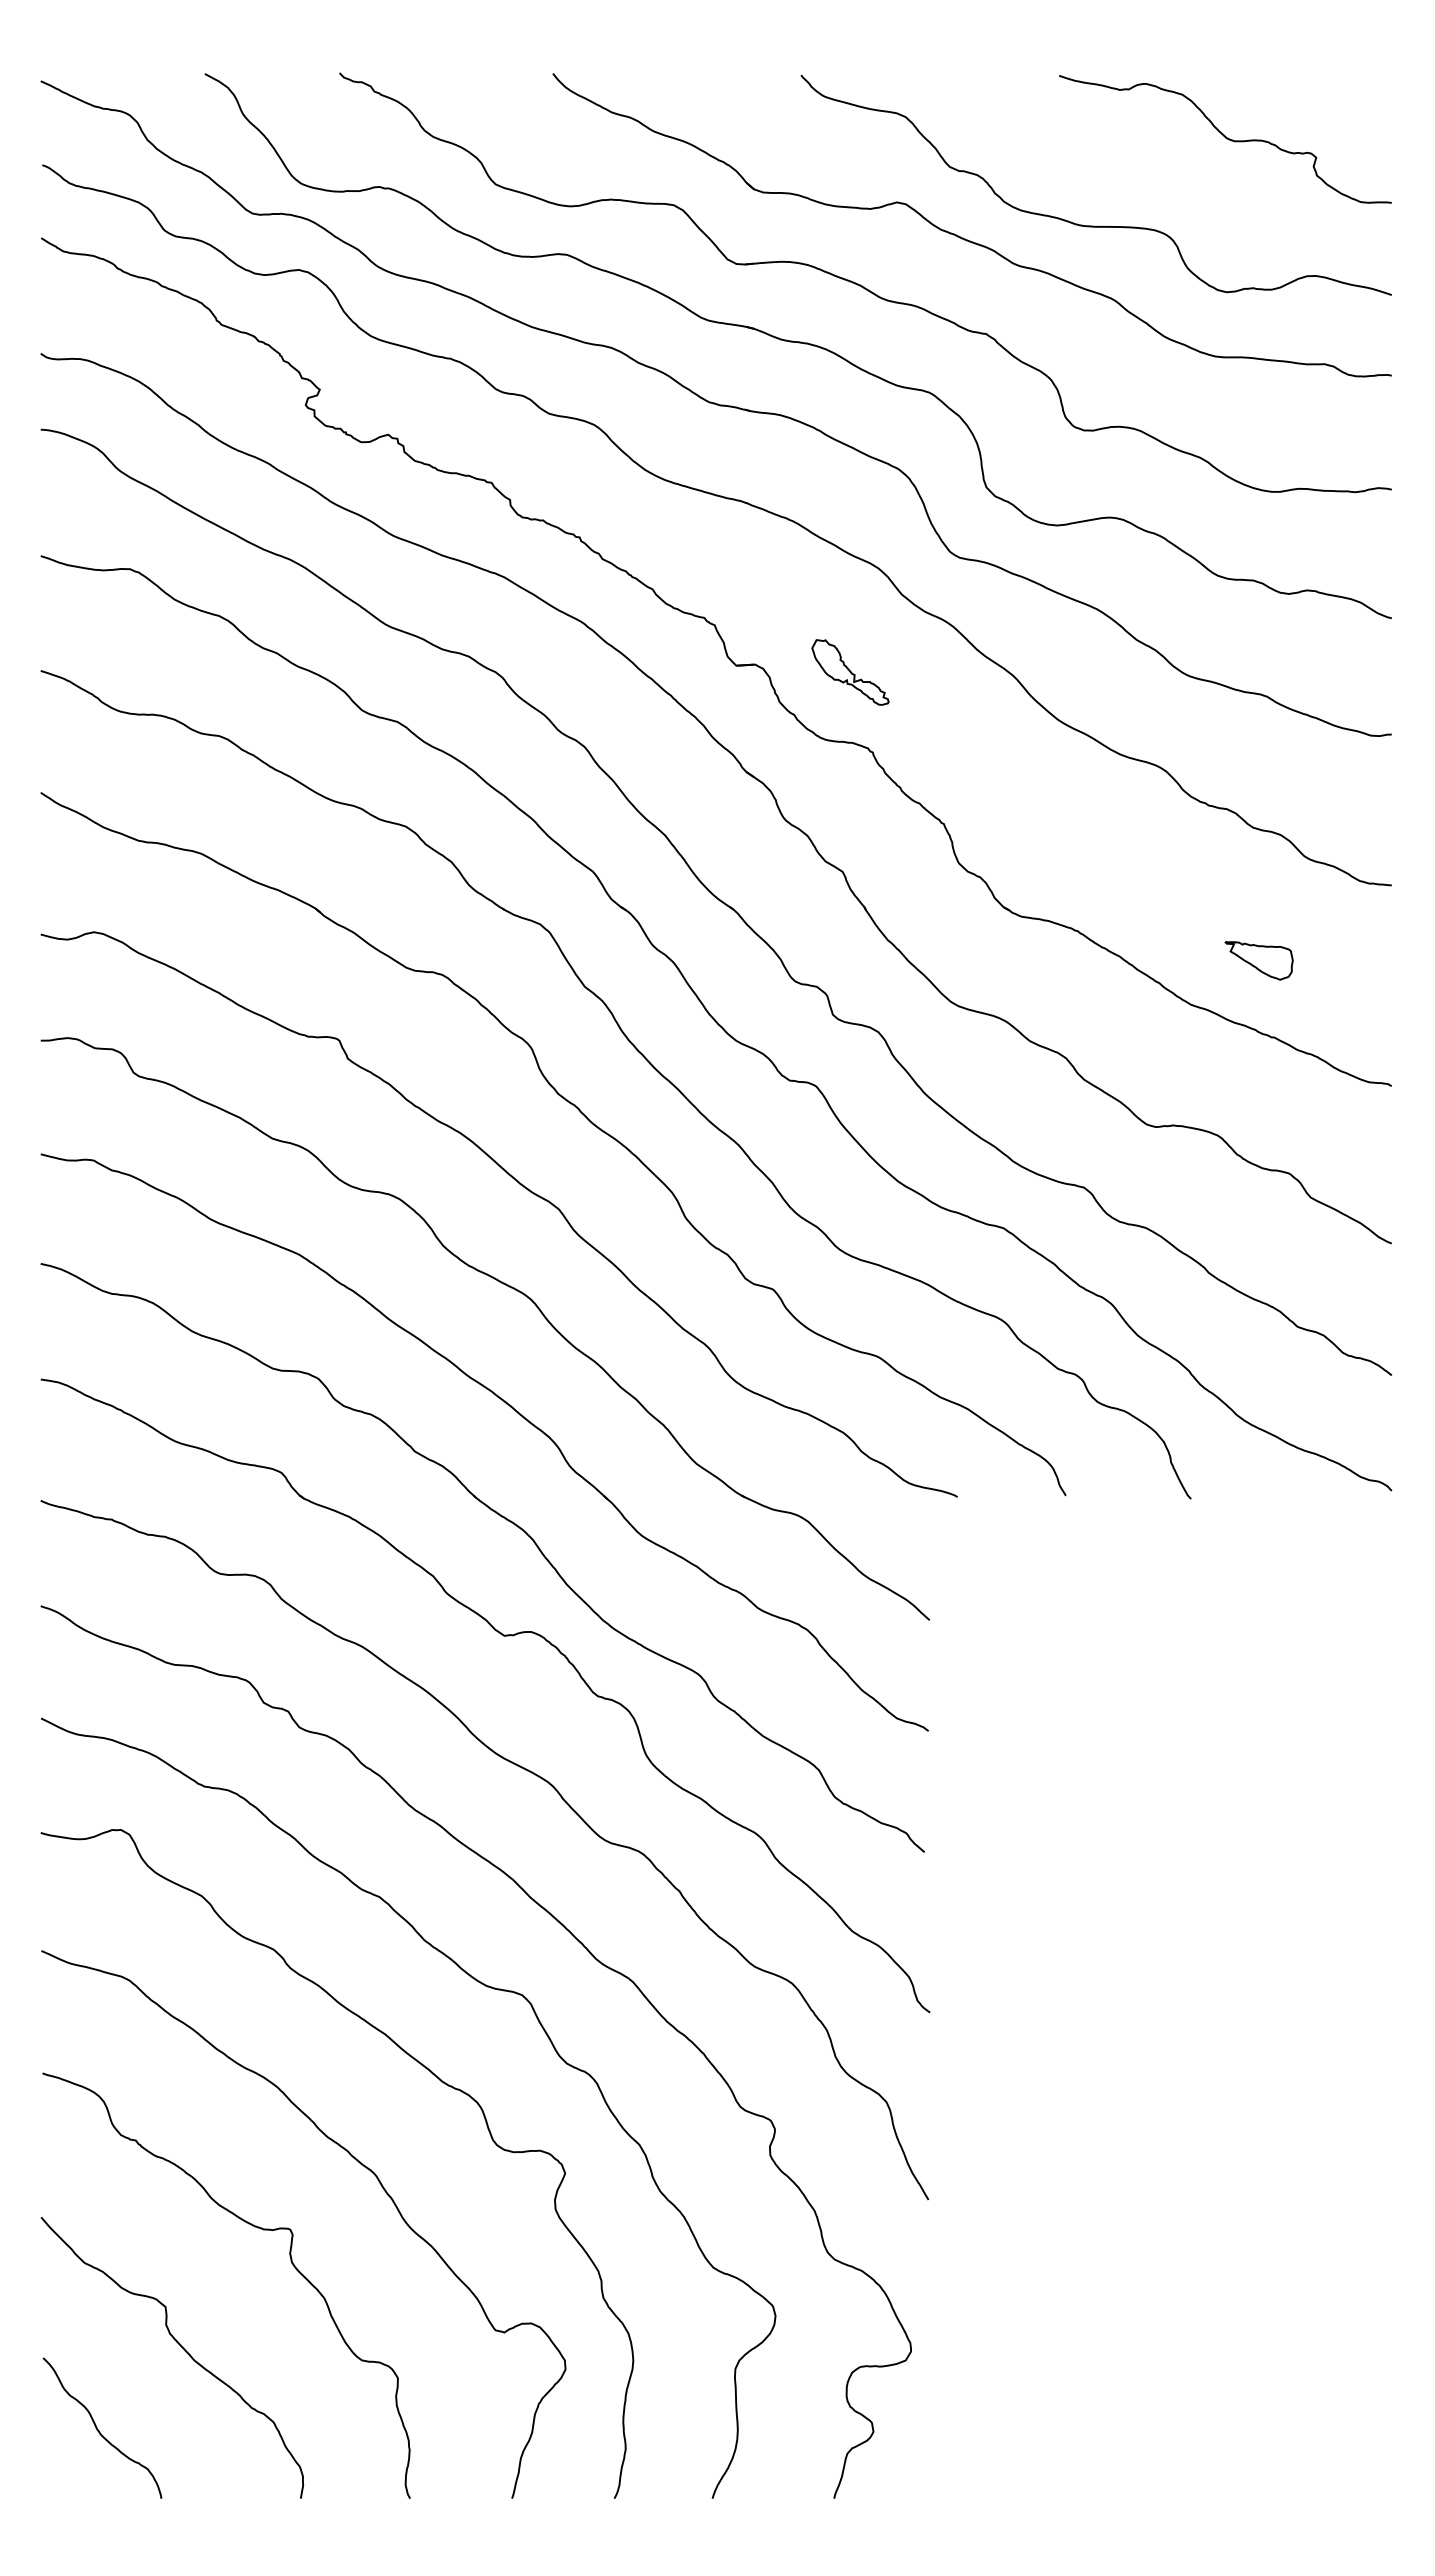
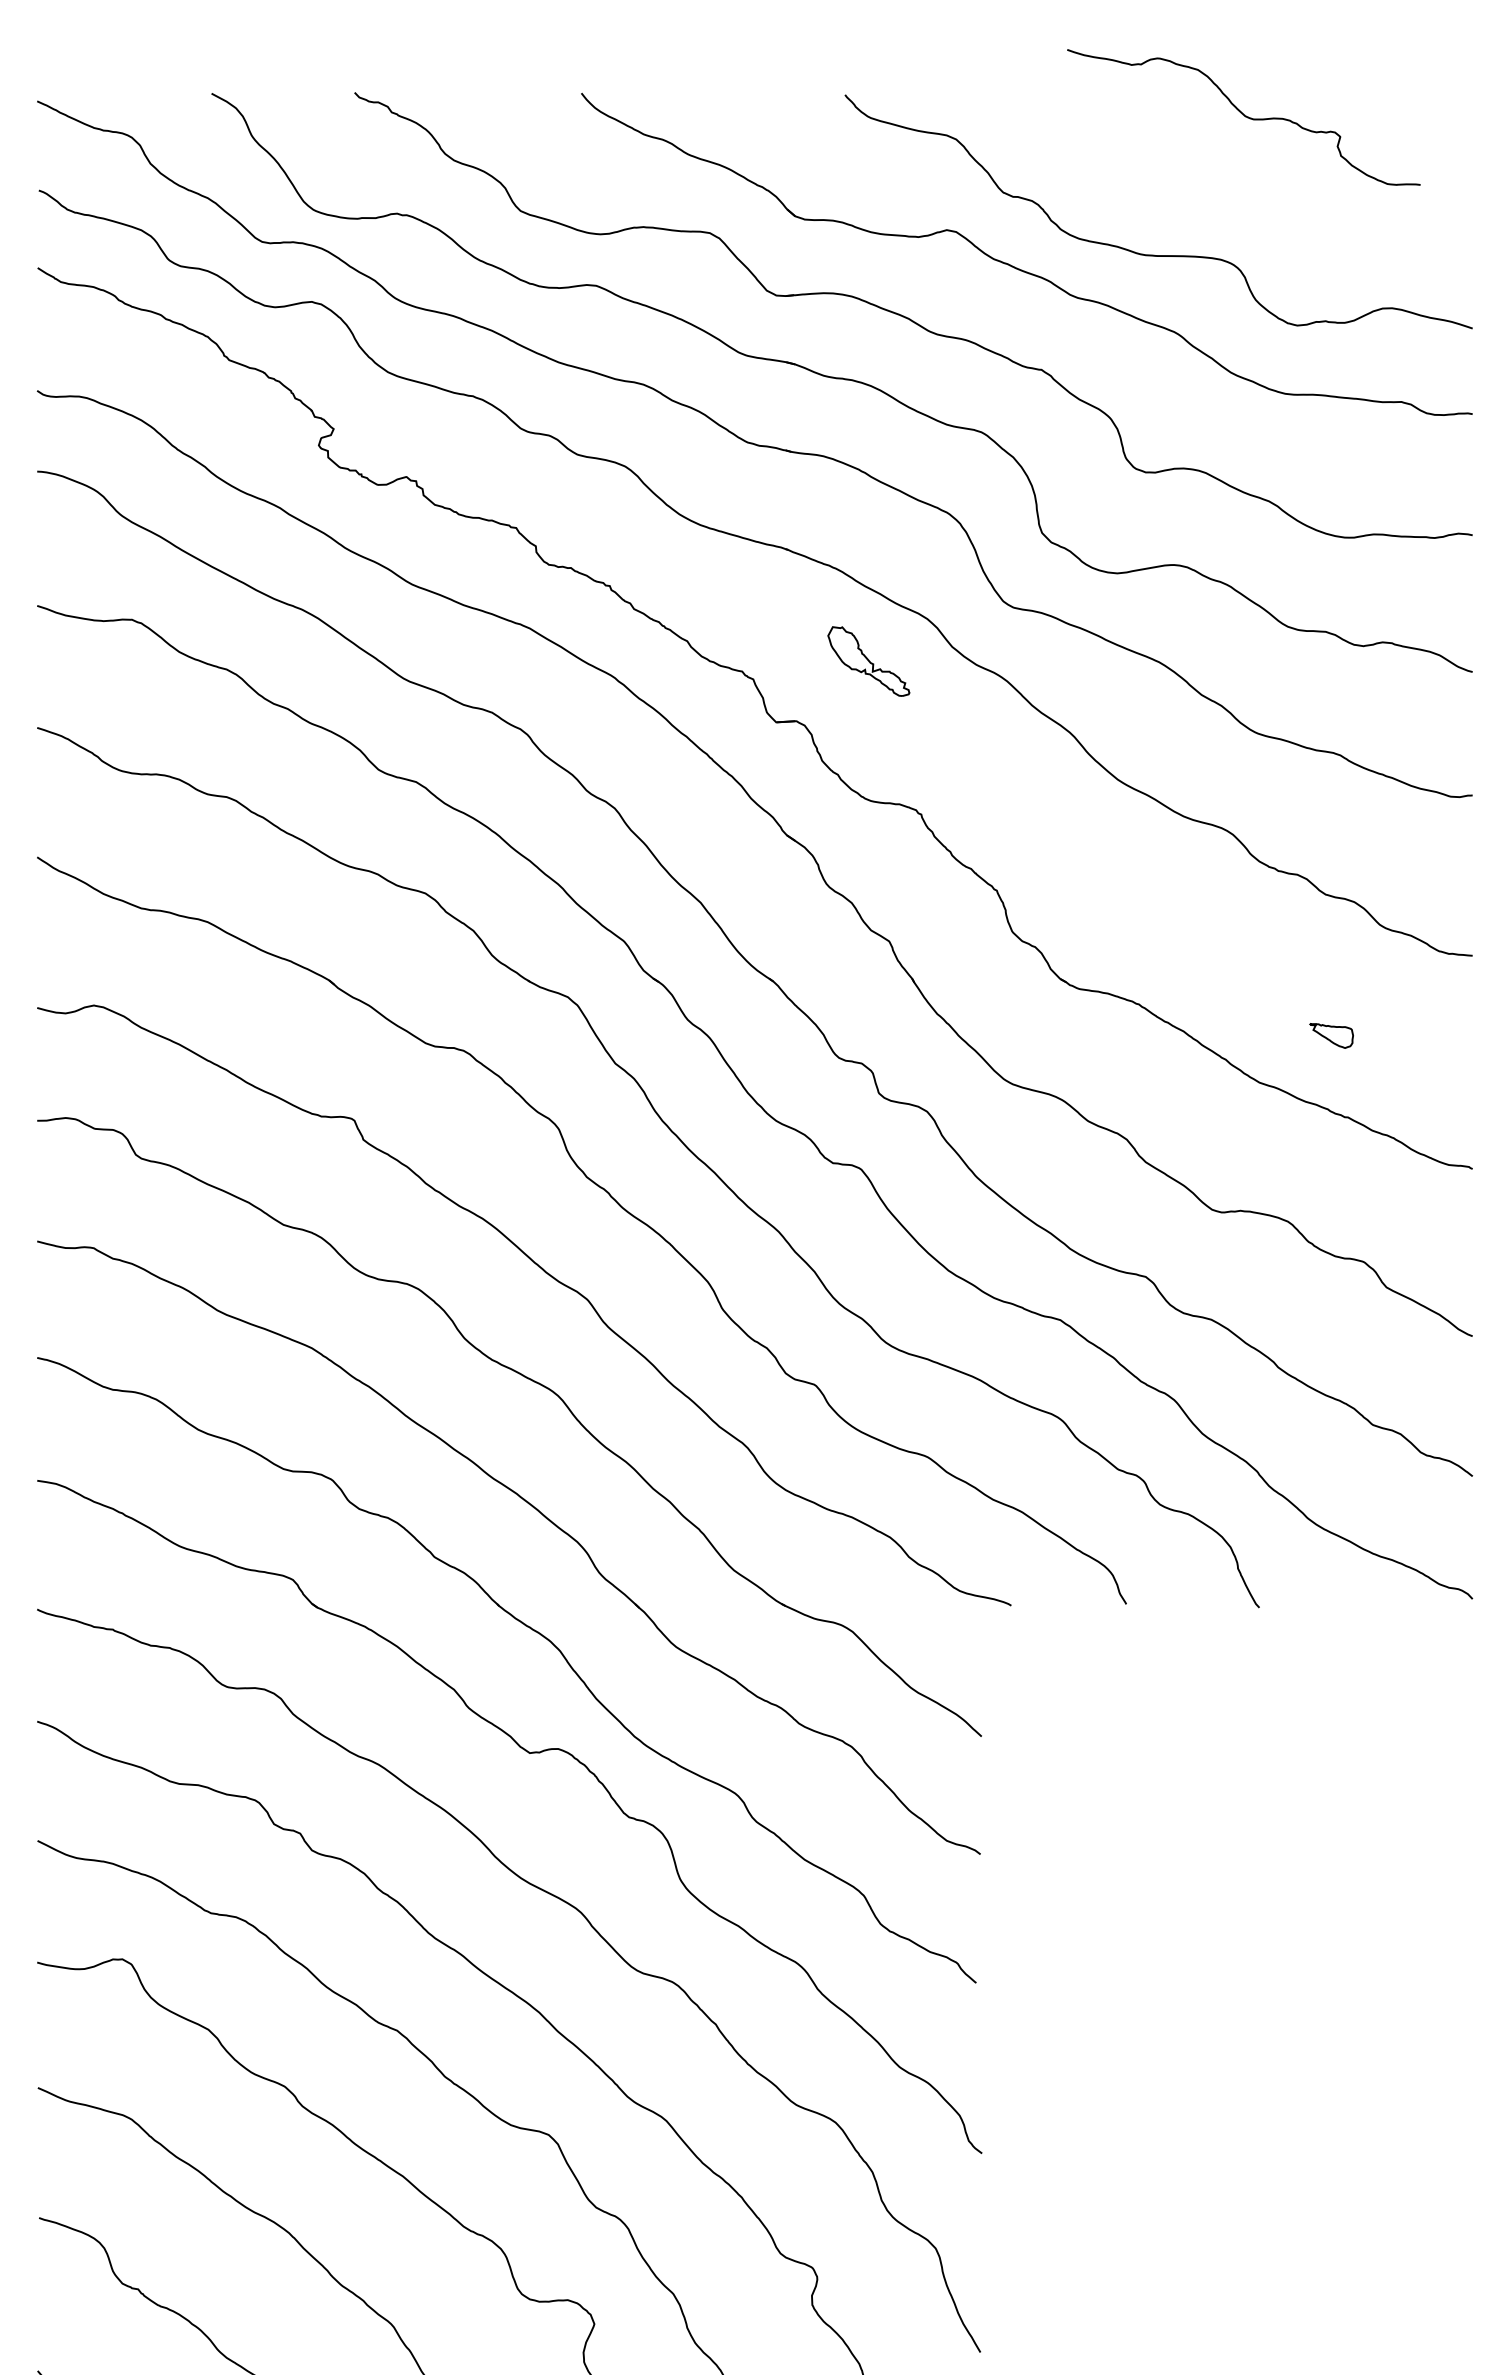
curve: (1225, 138) -> (1243, 116), moved
part: (850, 672) -> (868, 661), moved
part: (1258, 960) -> (1331, 1035), size x0.6

